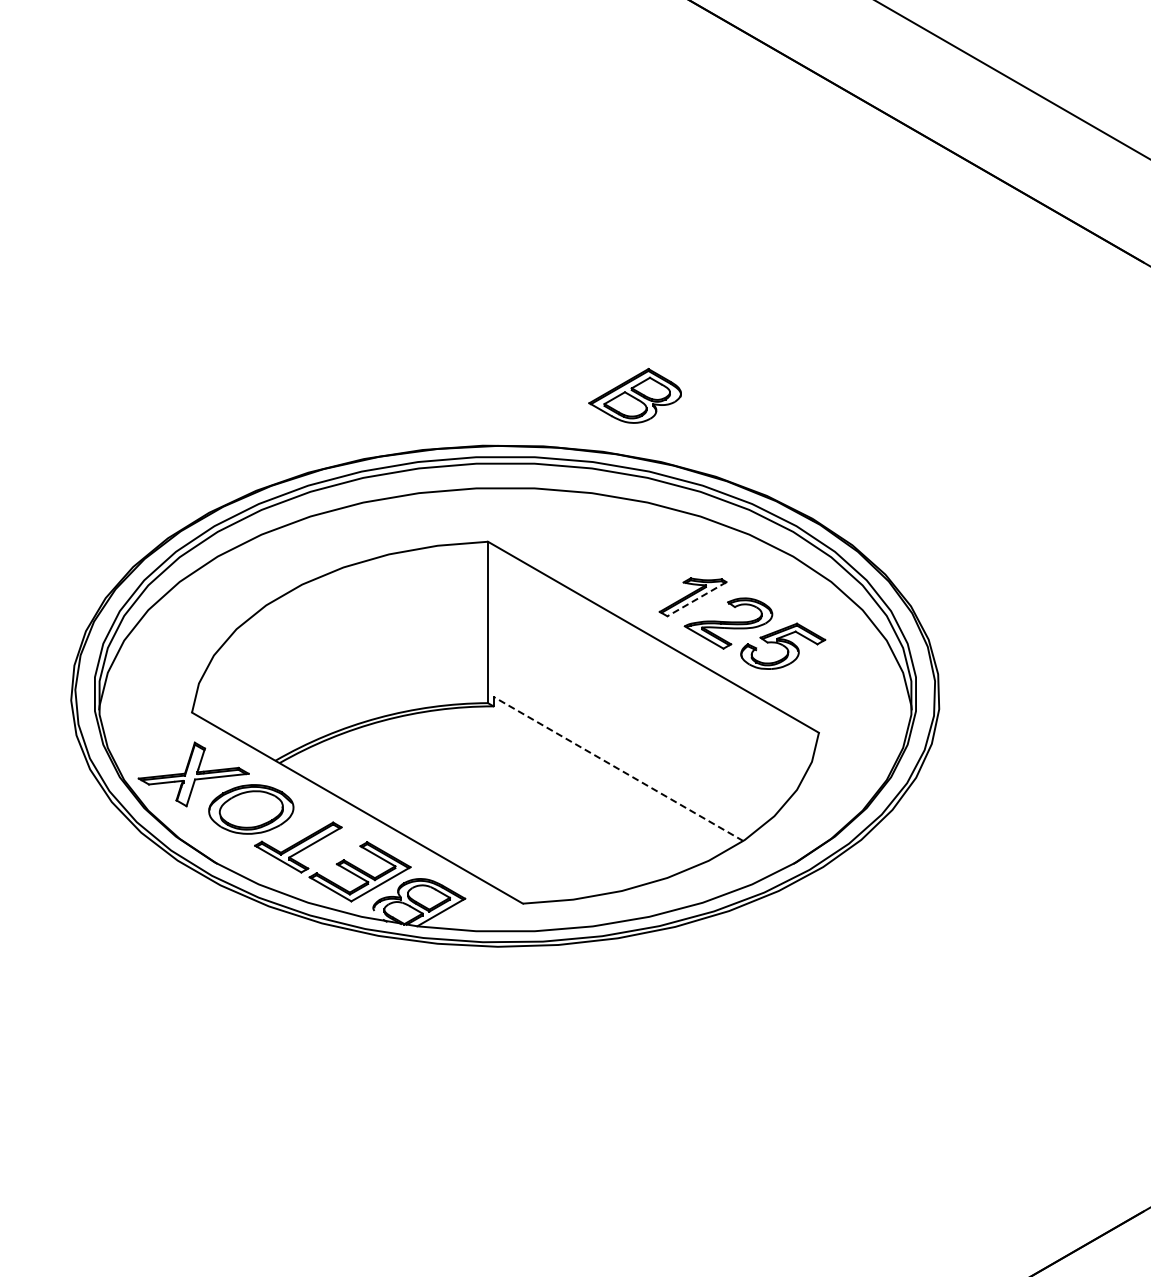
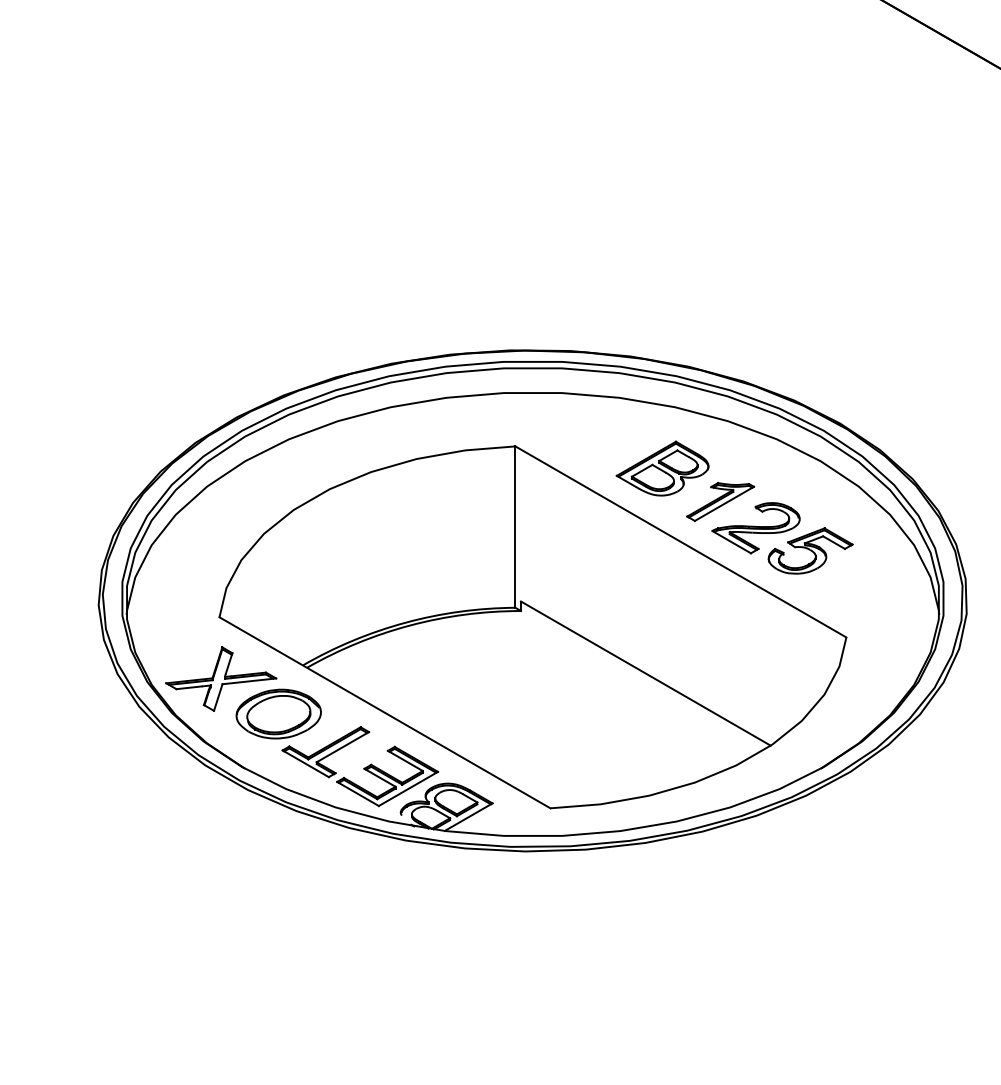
part: (634, 395) -> (661, 468), moved
line: (696, 599) -> (723, 504), dashed -> solid
line: (618, 768) -> (645, 673), dashed -> solid

